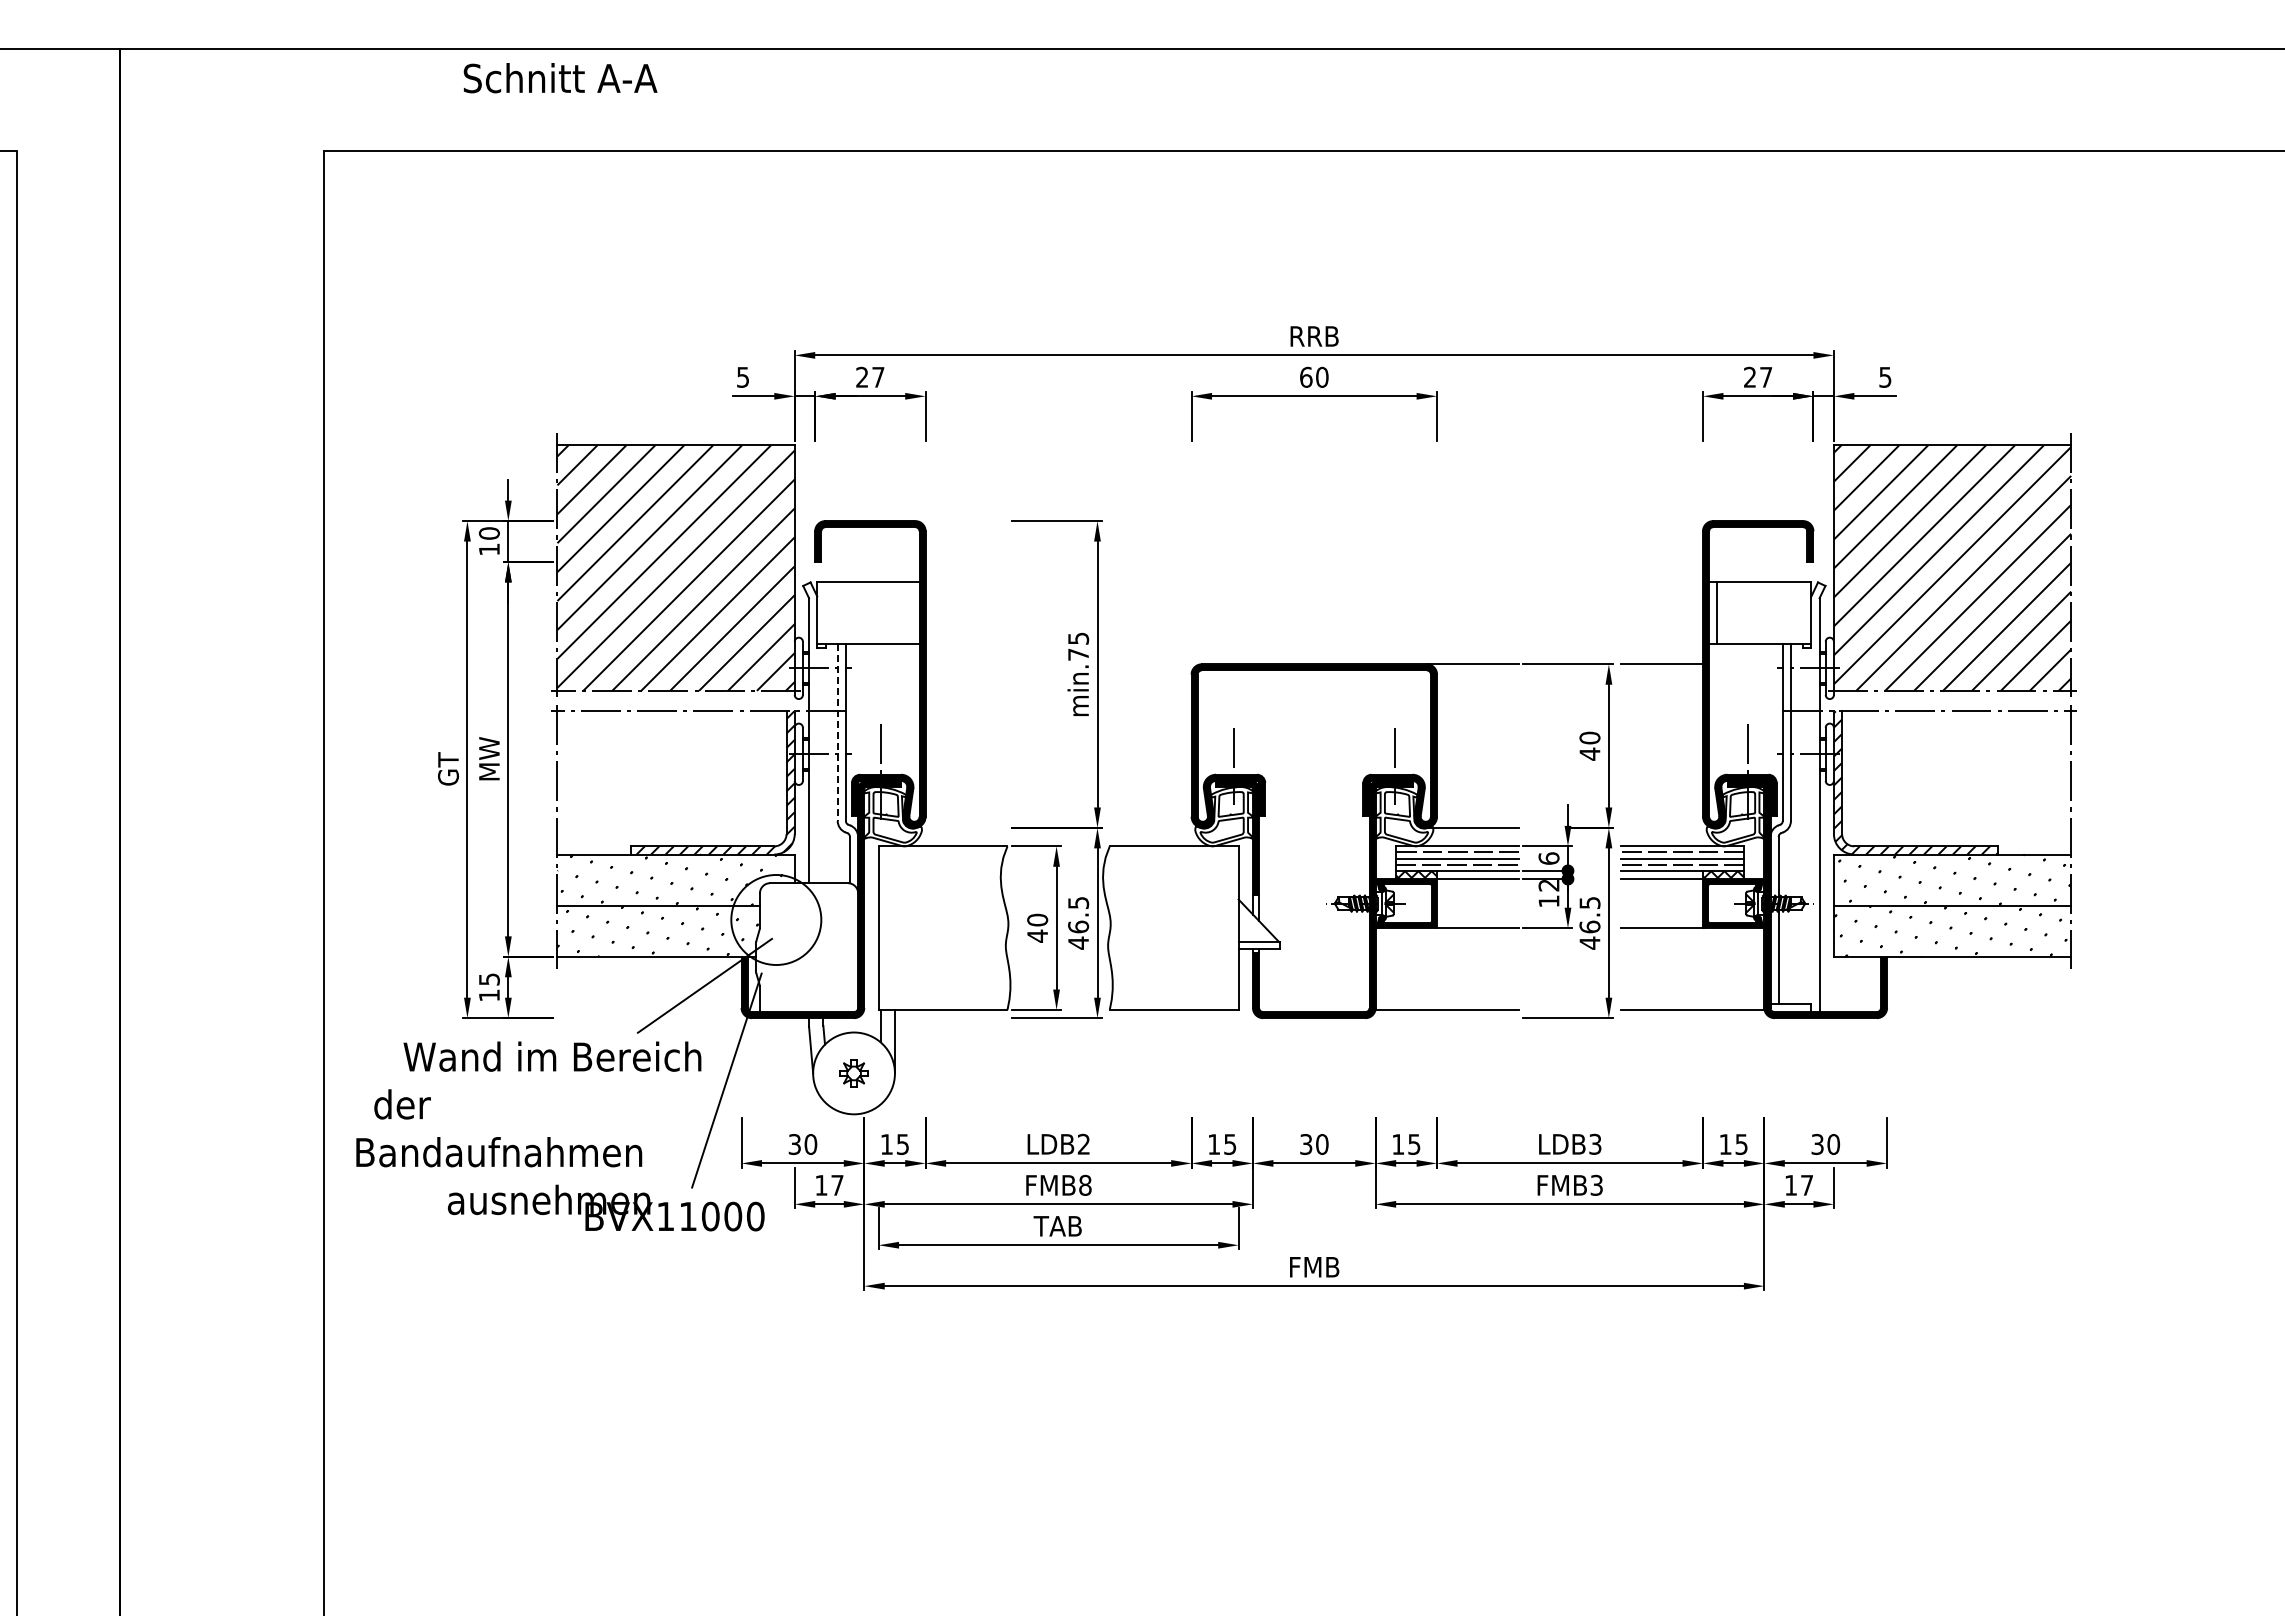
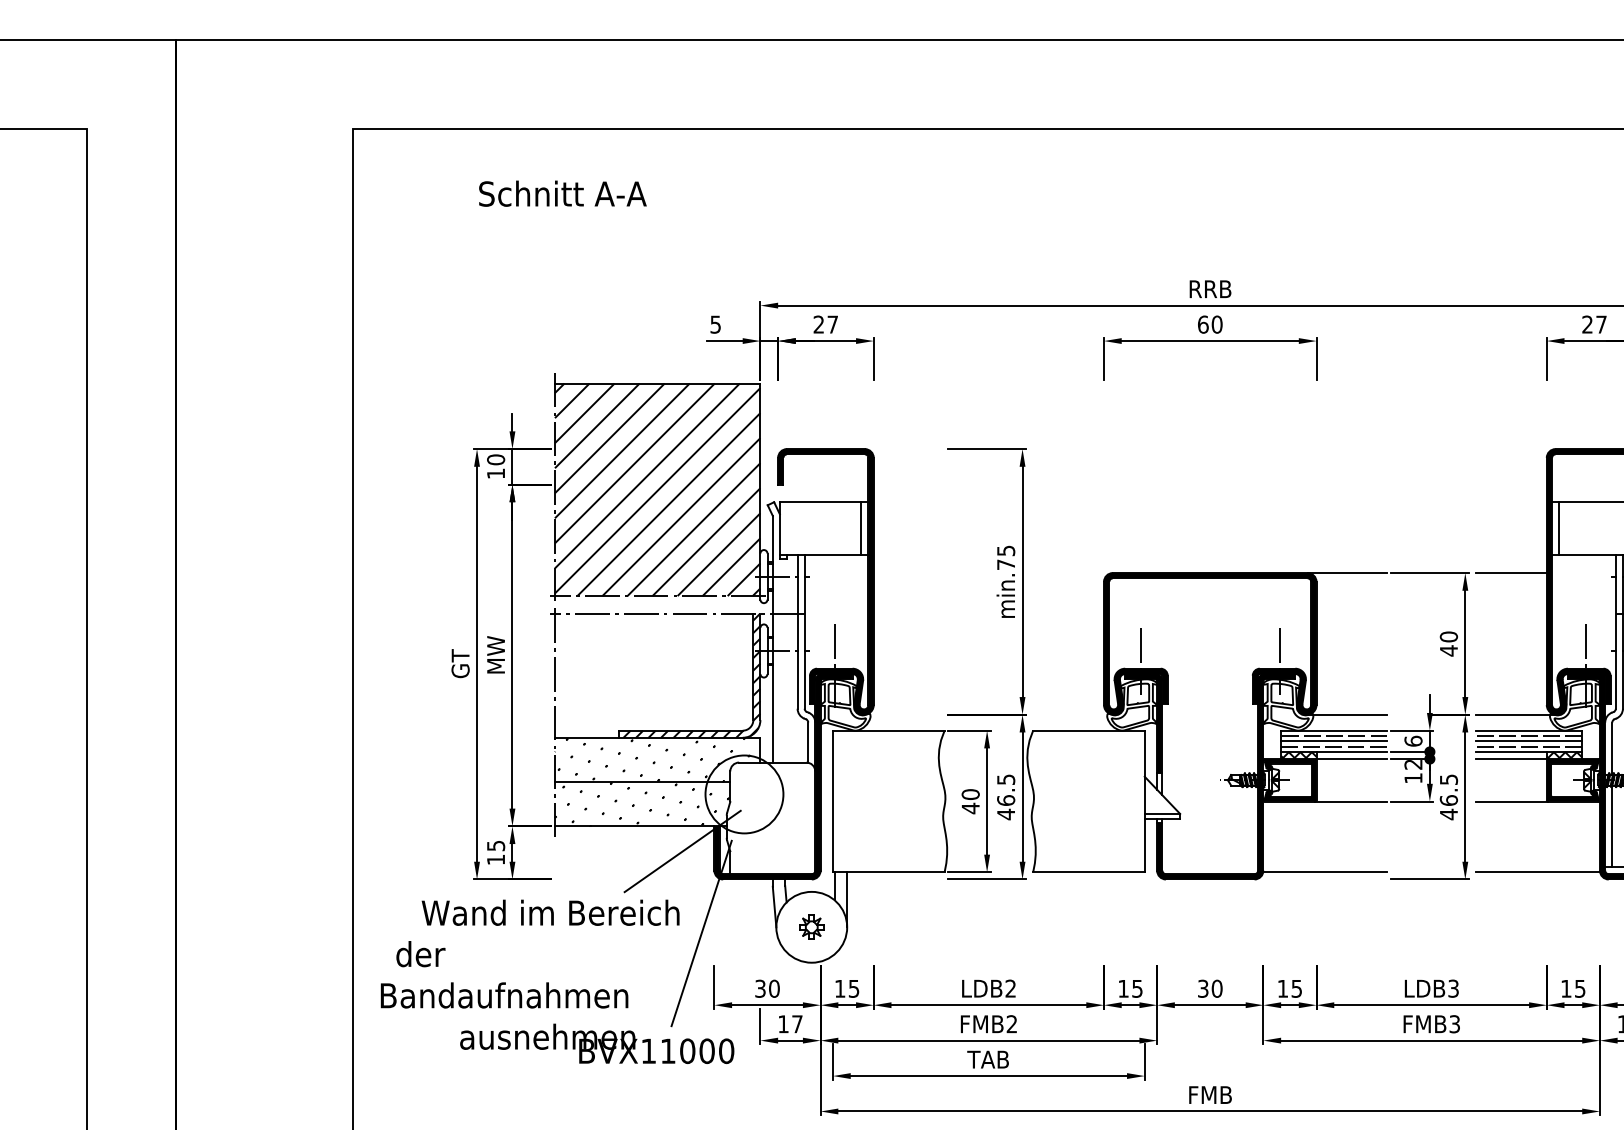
text: (560, 78) -> (562, 194), moved
line: (911, 612) -> (861, 528), added
line: (837, 732) -> (797, 632), dashed -> solid
line: (1667, 827) -> (1516, 714), added
text: (1085, 1184) -> (1012, 1023), FMB8 -> FMB2

